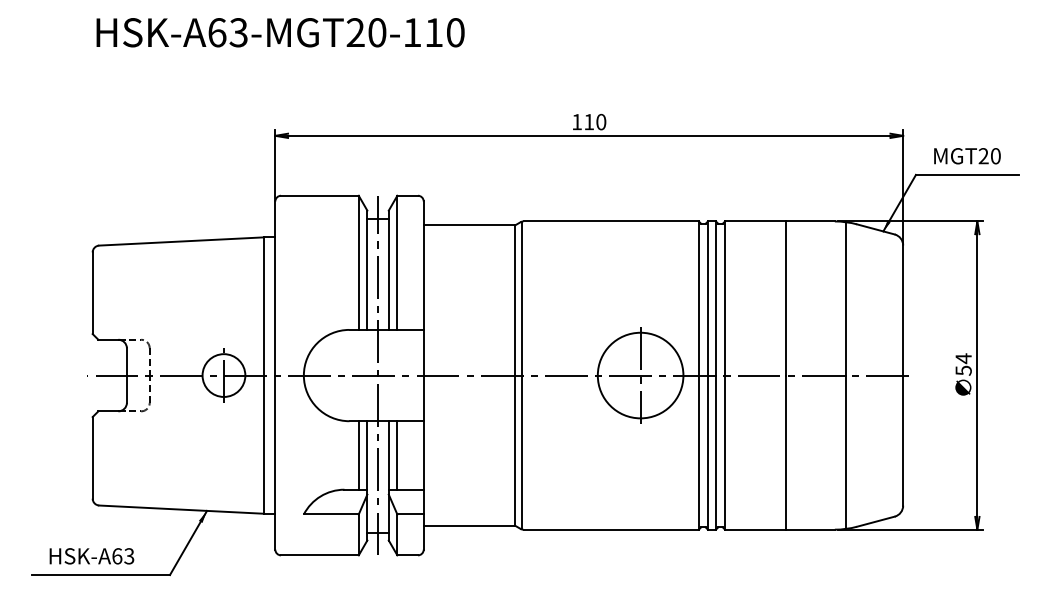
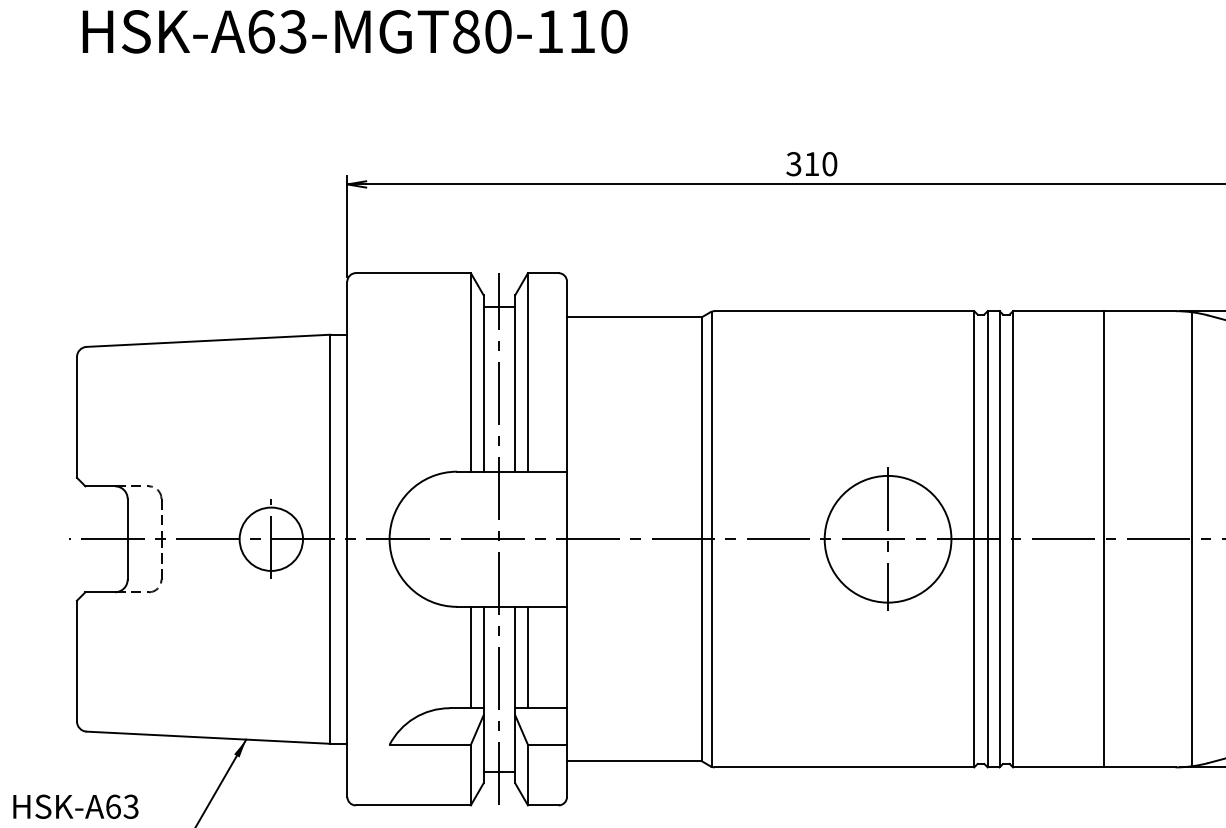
text: (355, 32) -> (466, 31), HSK-A63-MGT20-110 -> HSK-A63-MGT80-110
text: (576, 121) -> (793, 163), 110 -> 310

